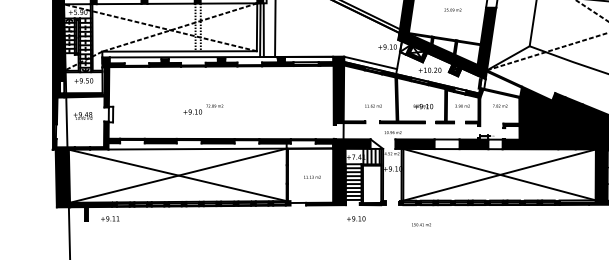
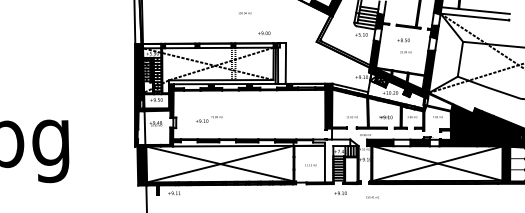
text: (203, 109) -> (209, 119), moved
fill: (342, 170) -> (331, 160), removed
text: (421, 224) -> (372, 197), moved

